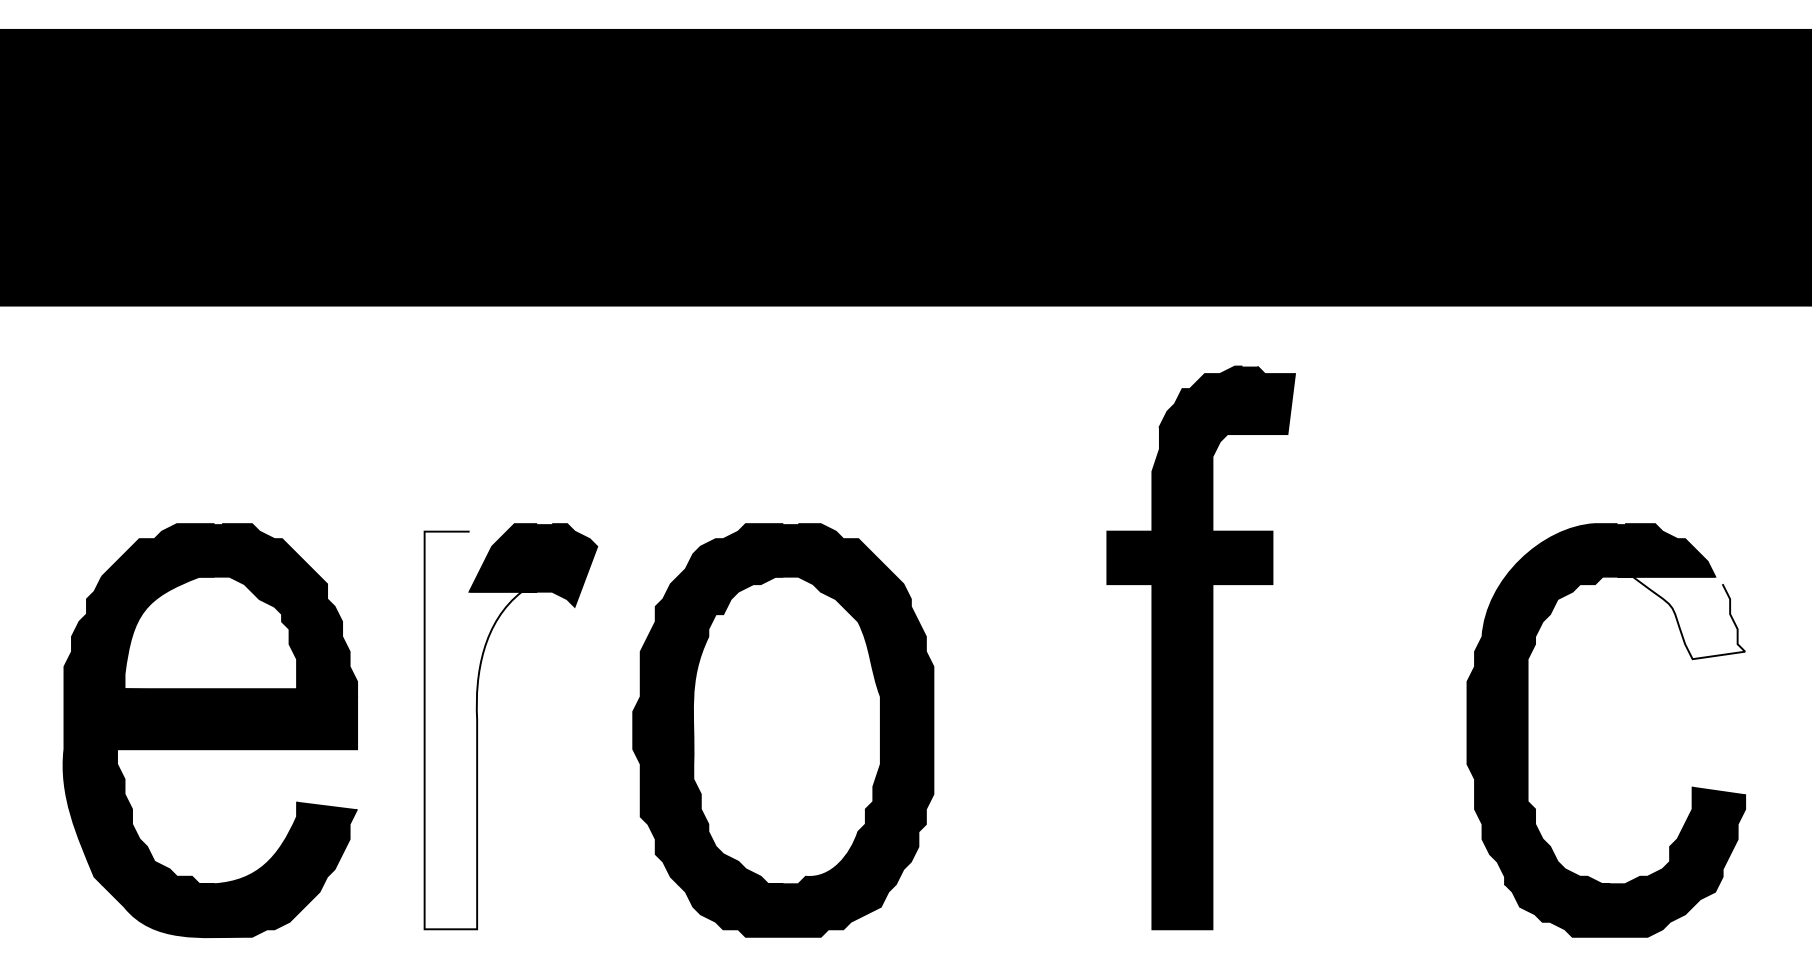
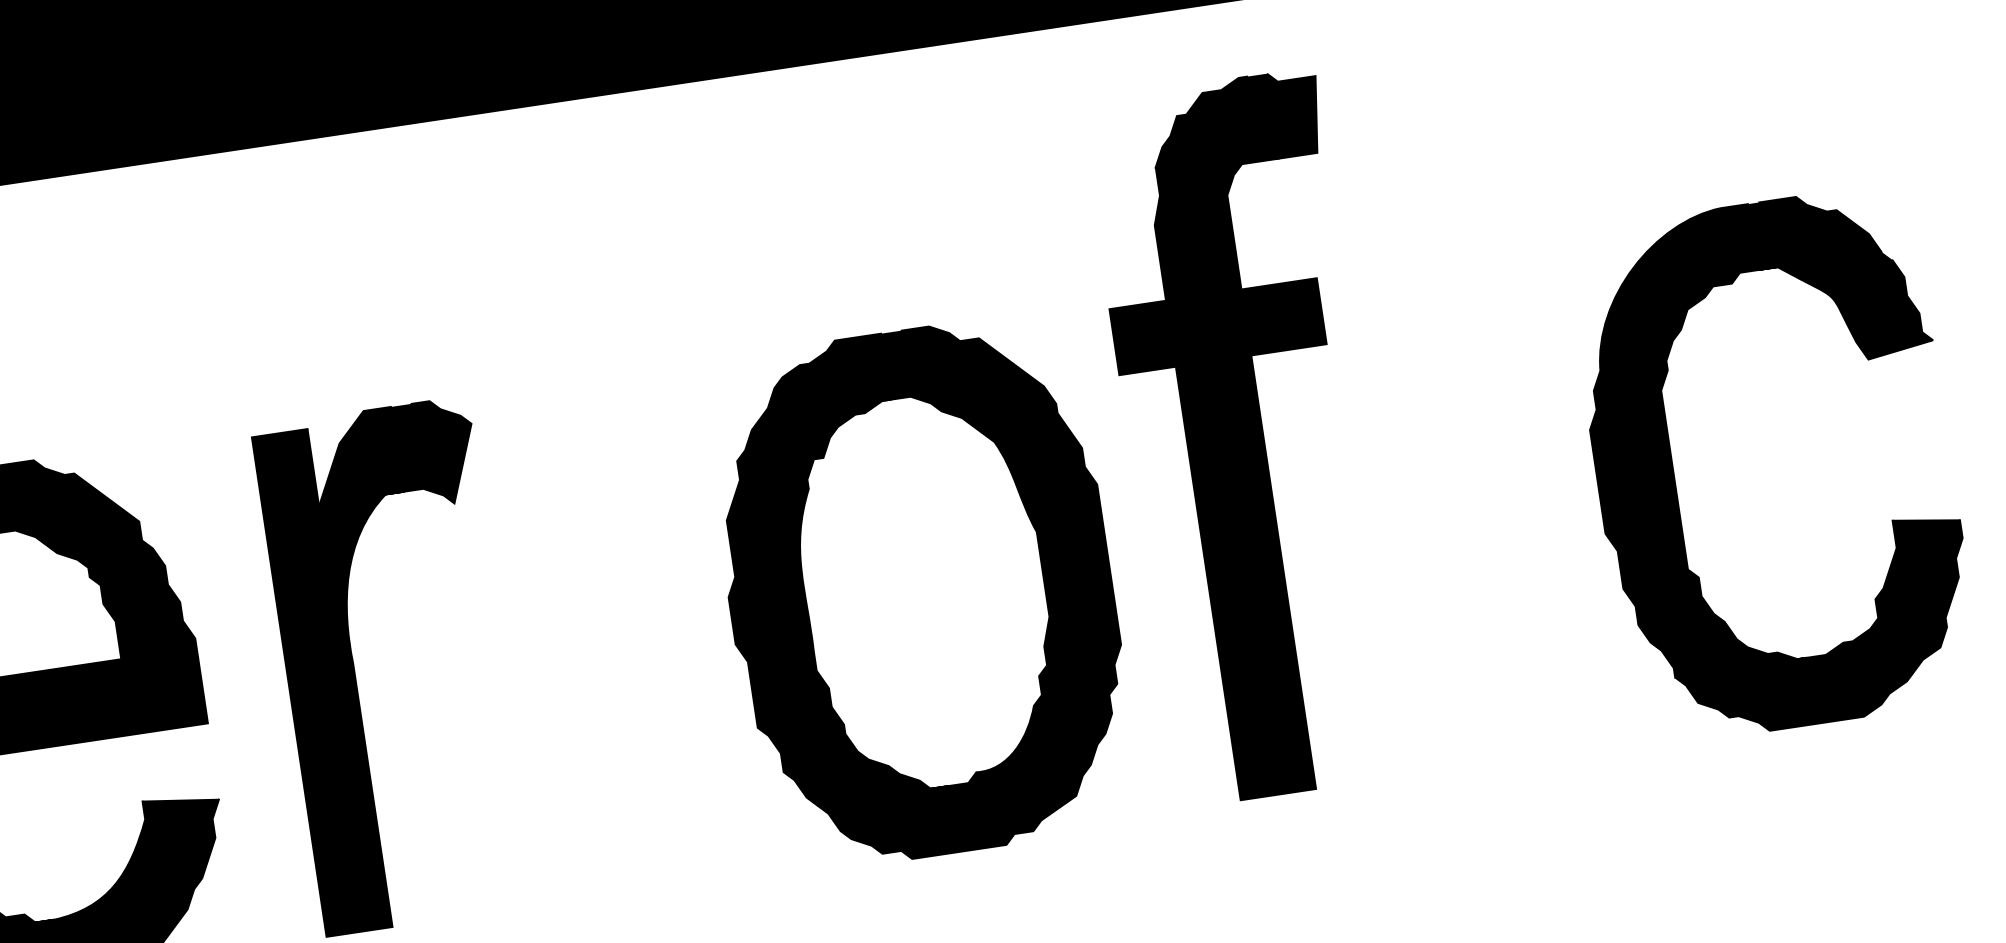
fill: (1681, 617) -> (1846, 309), added
fill: (480, 730) -> (359, 676), added
part: (783, 730) -> (920, 592), moved

